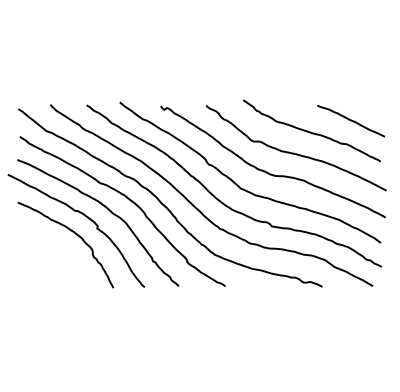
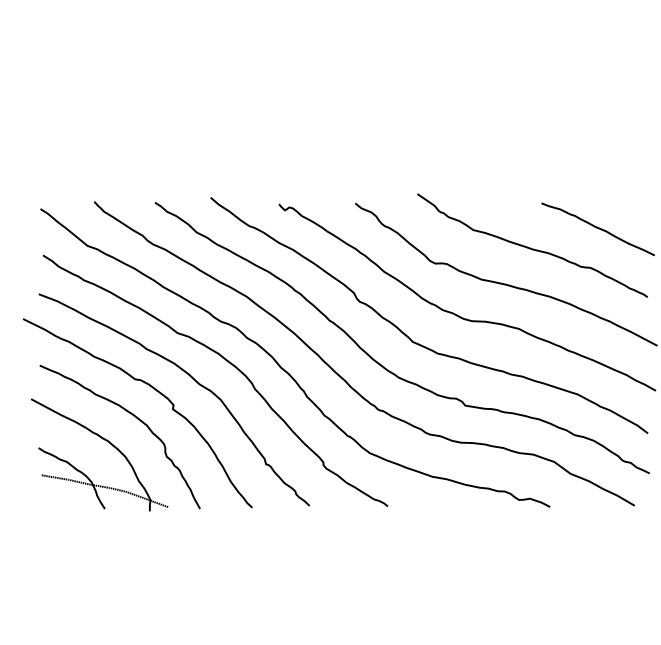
part: (57, 248) -> (106, 442), added

